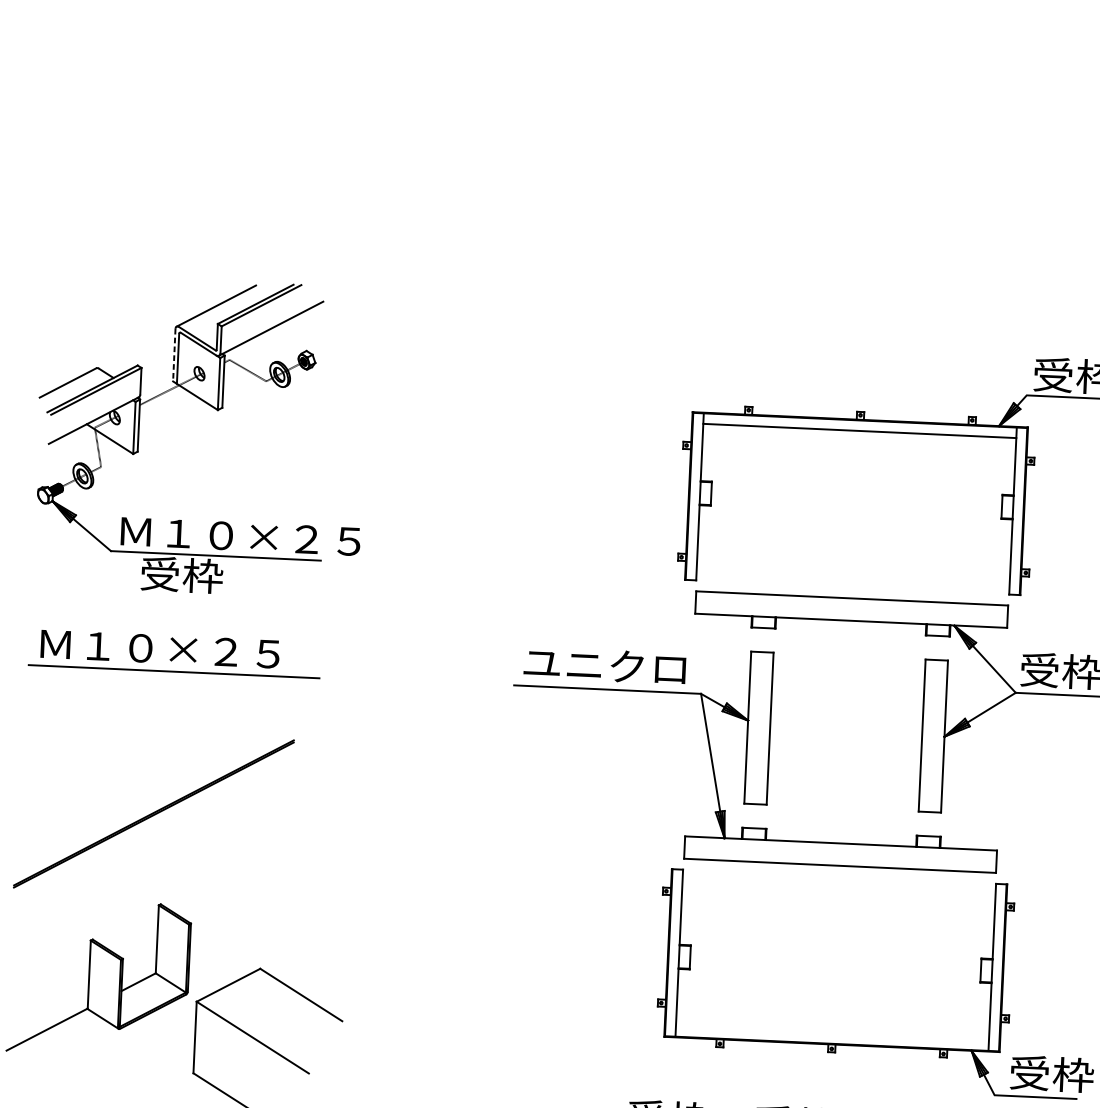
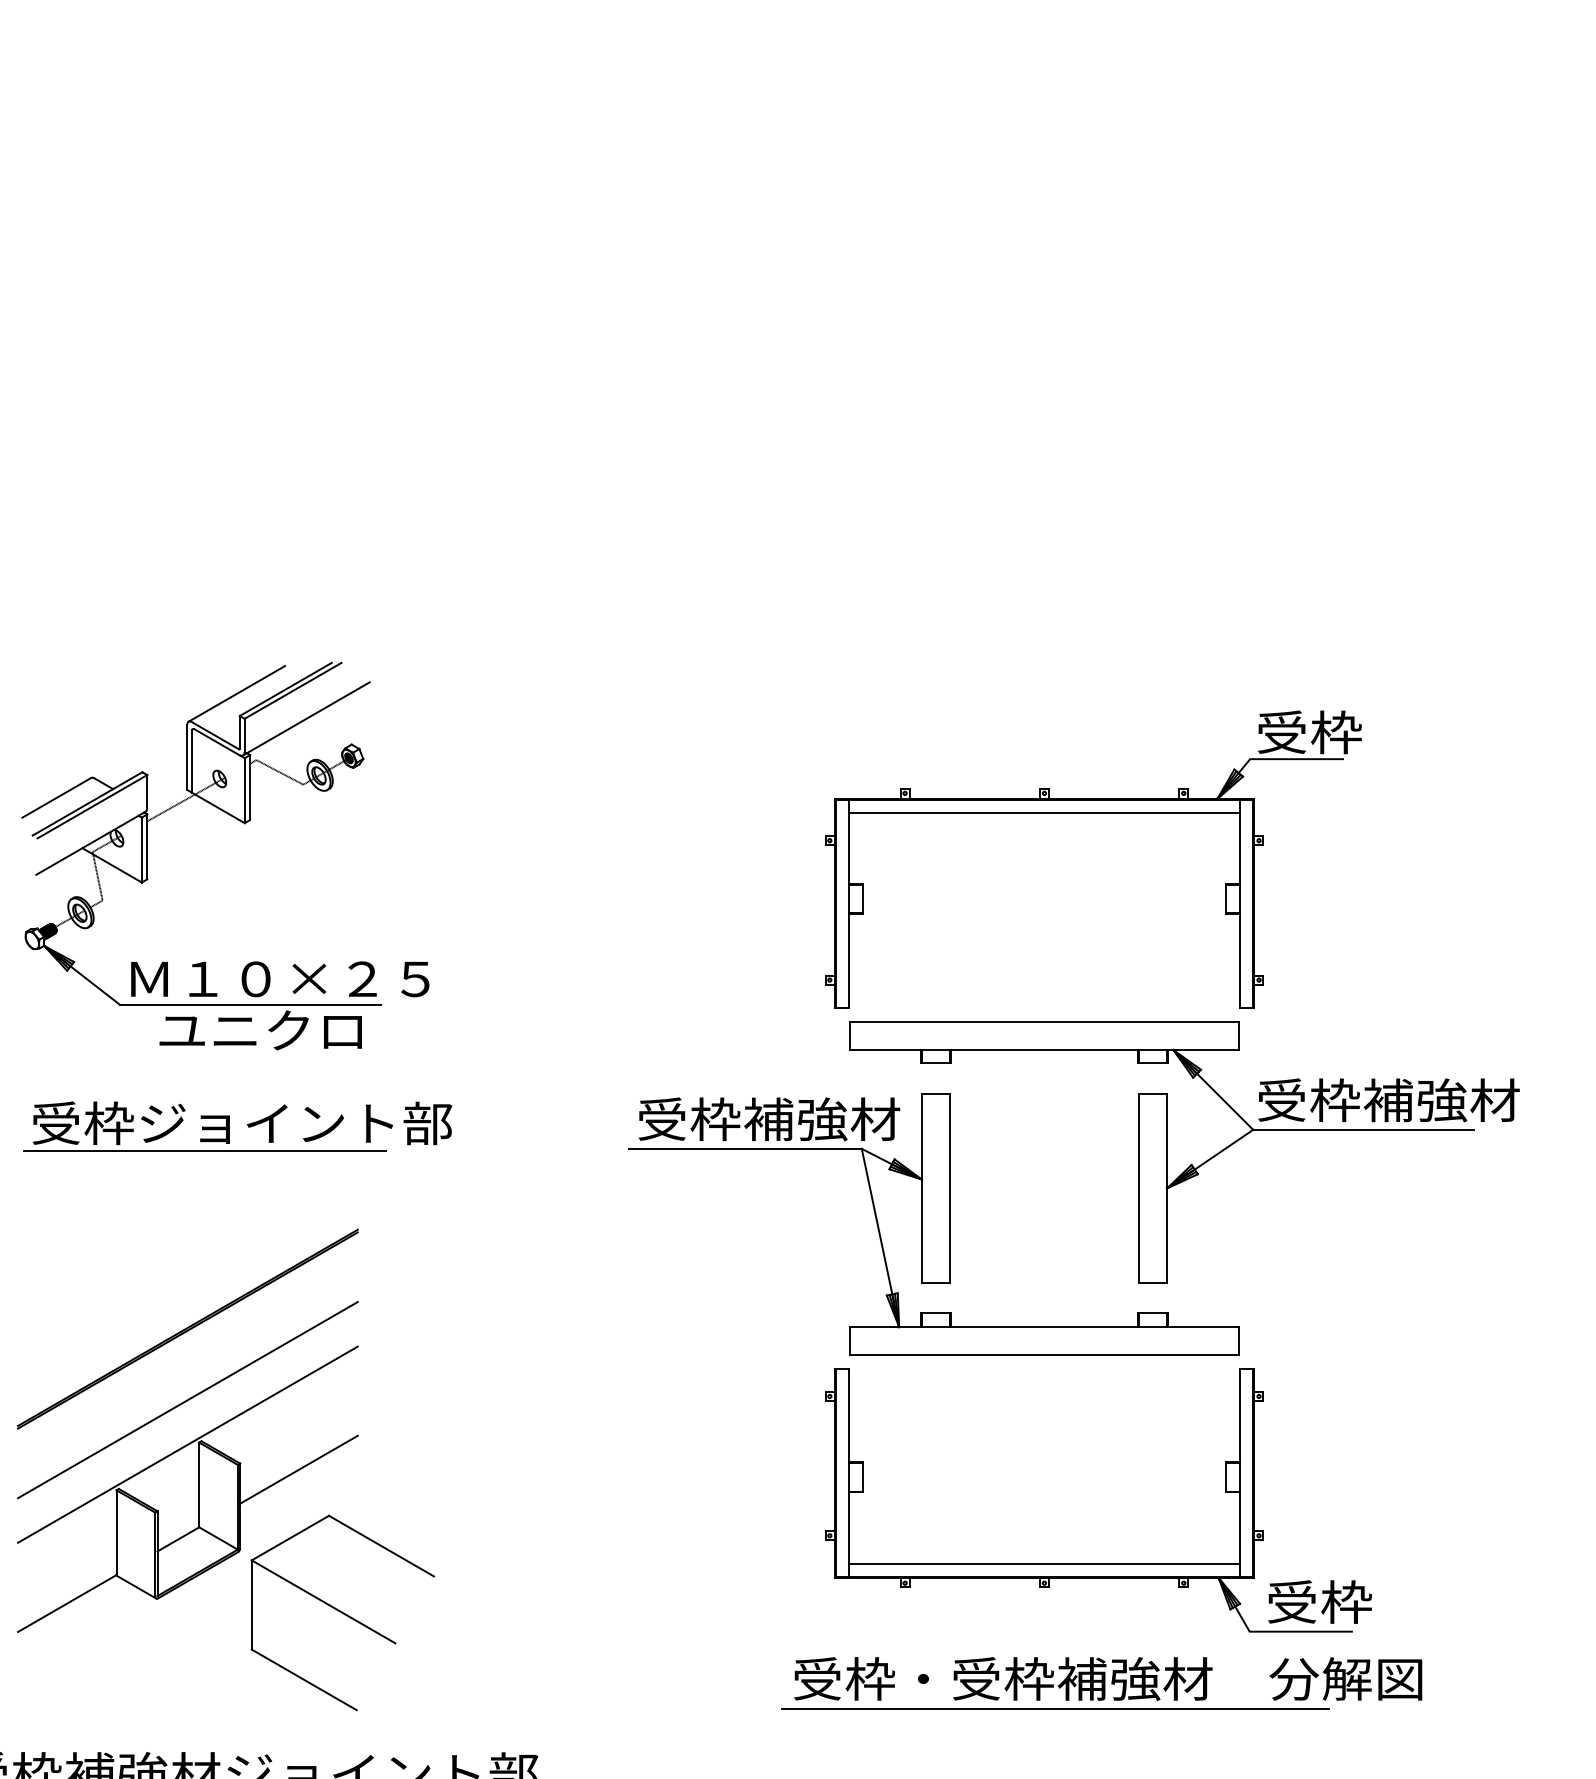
line: (174, 355) -> (187, 757), dashed -> solid
text: (222, 576) -> (259, 1030), 受枠 -> ユニクロ
text: (205, 650) -> (242, 1123), Ｍ１０×２５ -> 受枠ジョイント部
text: (628, 666) -> (769, 1119), ユニクロ -> 受枠補強材
line: (150, 871) -> (187, 1400), added
line: (149, 906) -> (187, 1444), added
line: (237, 930) -> (298, 1469), added
line: (832, 1033) -> (1044, 1563), added

